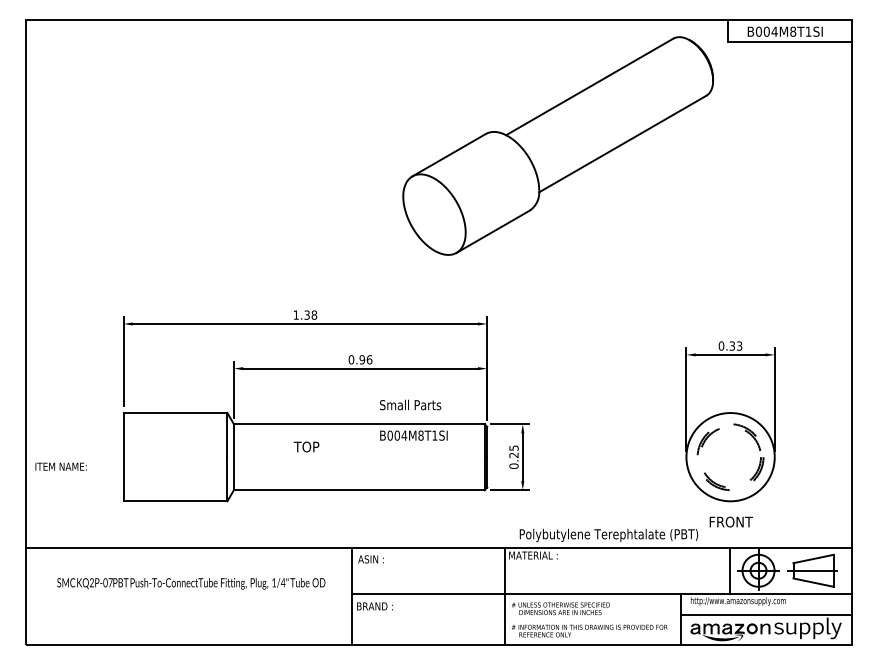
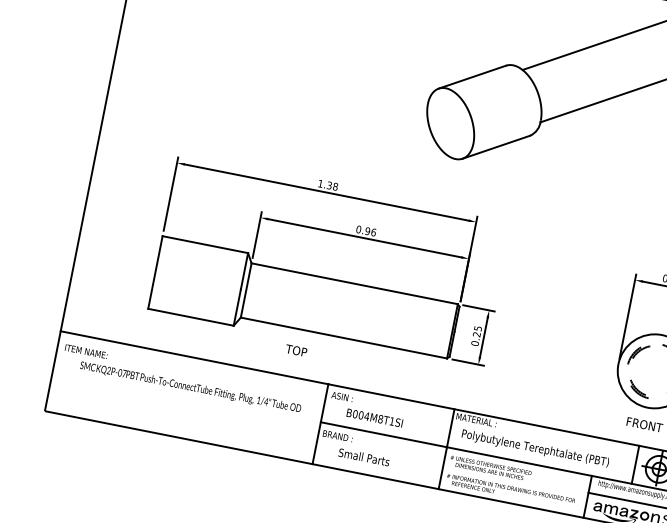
text: (410, 404) -> (364, 456), moved
text: (413, 435) -> (374, 417), moved
text: (306, 446) -> (296, 350), moved
text: (60, 466) -> (85, 351), moved
text: (608, 534) -> (535, 447), moved

